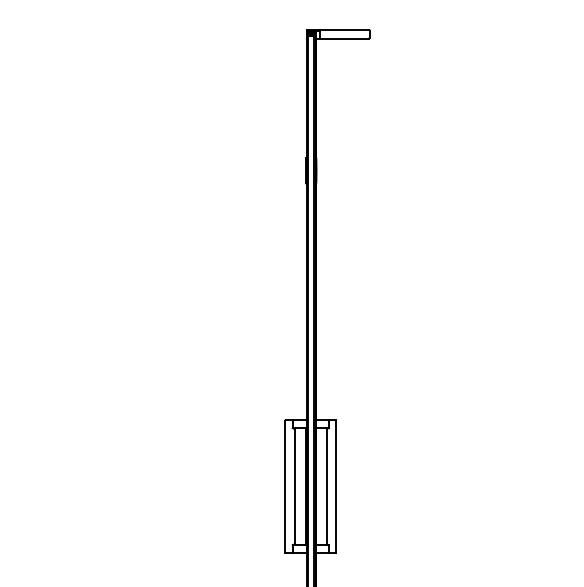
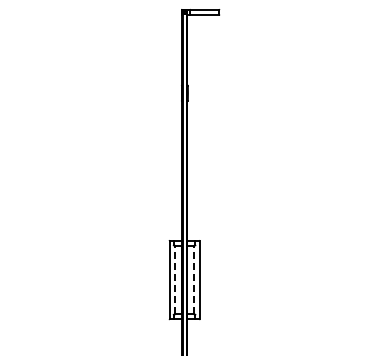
line: (295, 485) -> (175, 279), solid -> dashed
line: (327, 485) -> (194, 279), solid -> dashed

